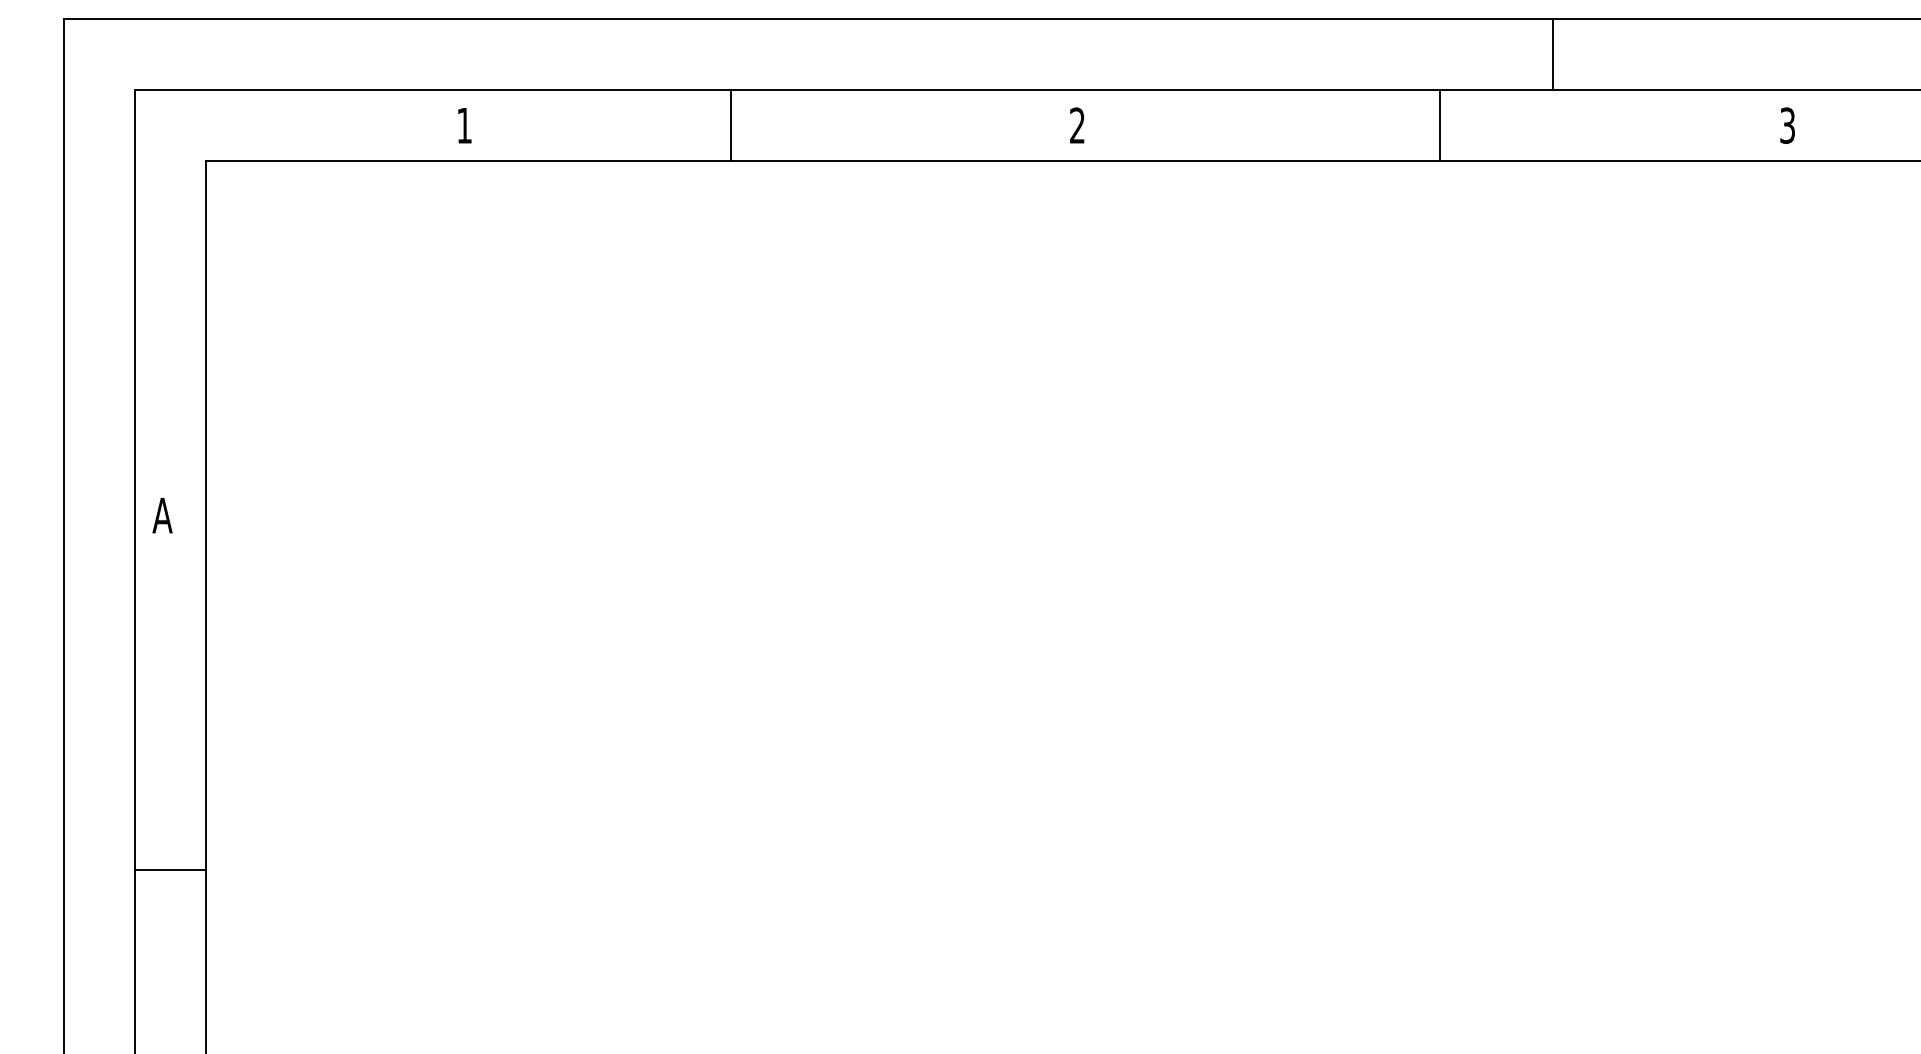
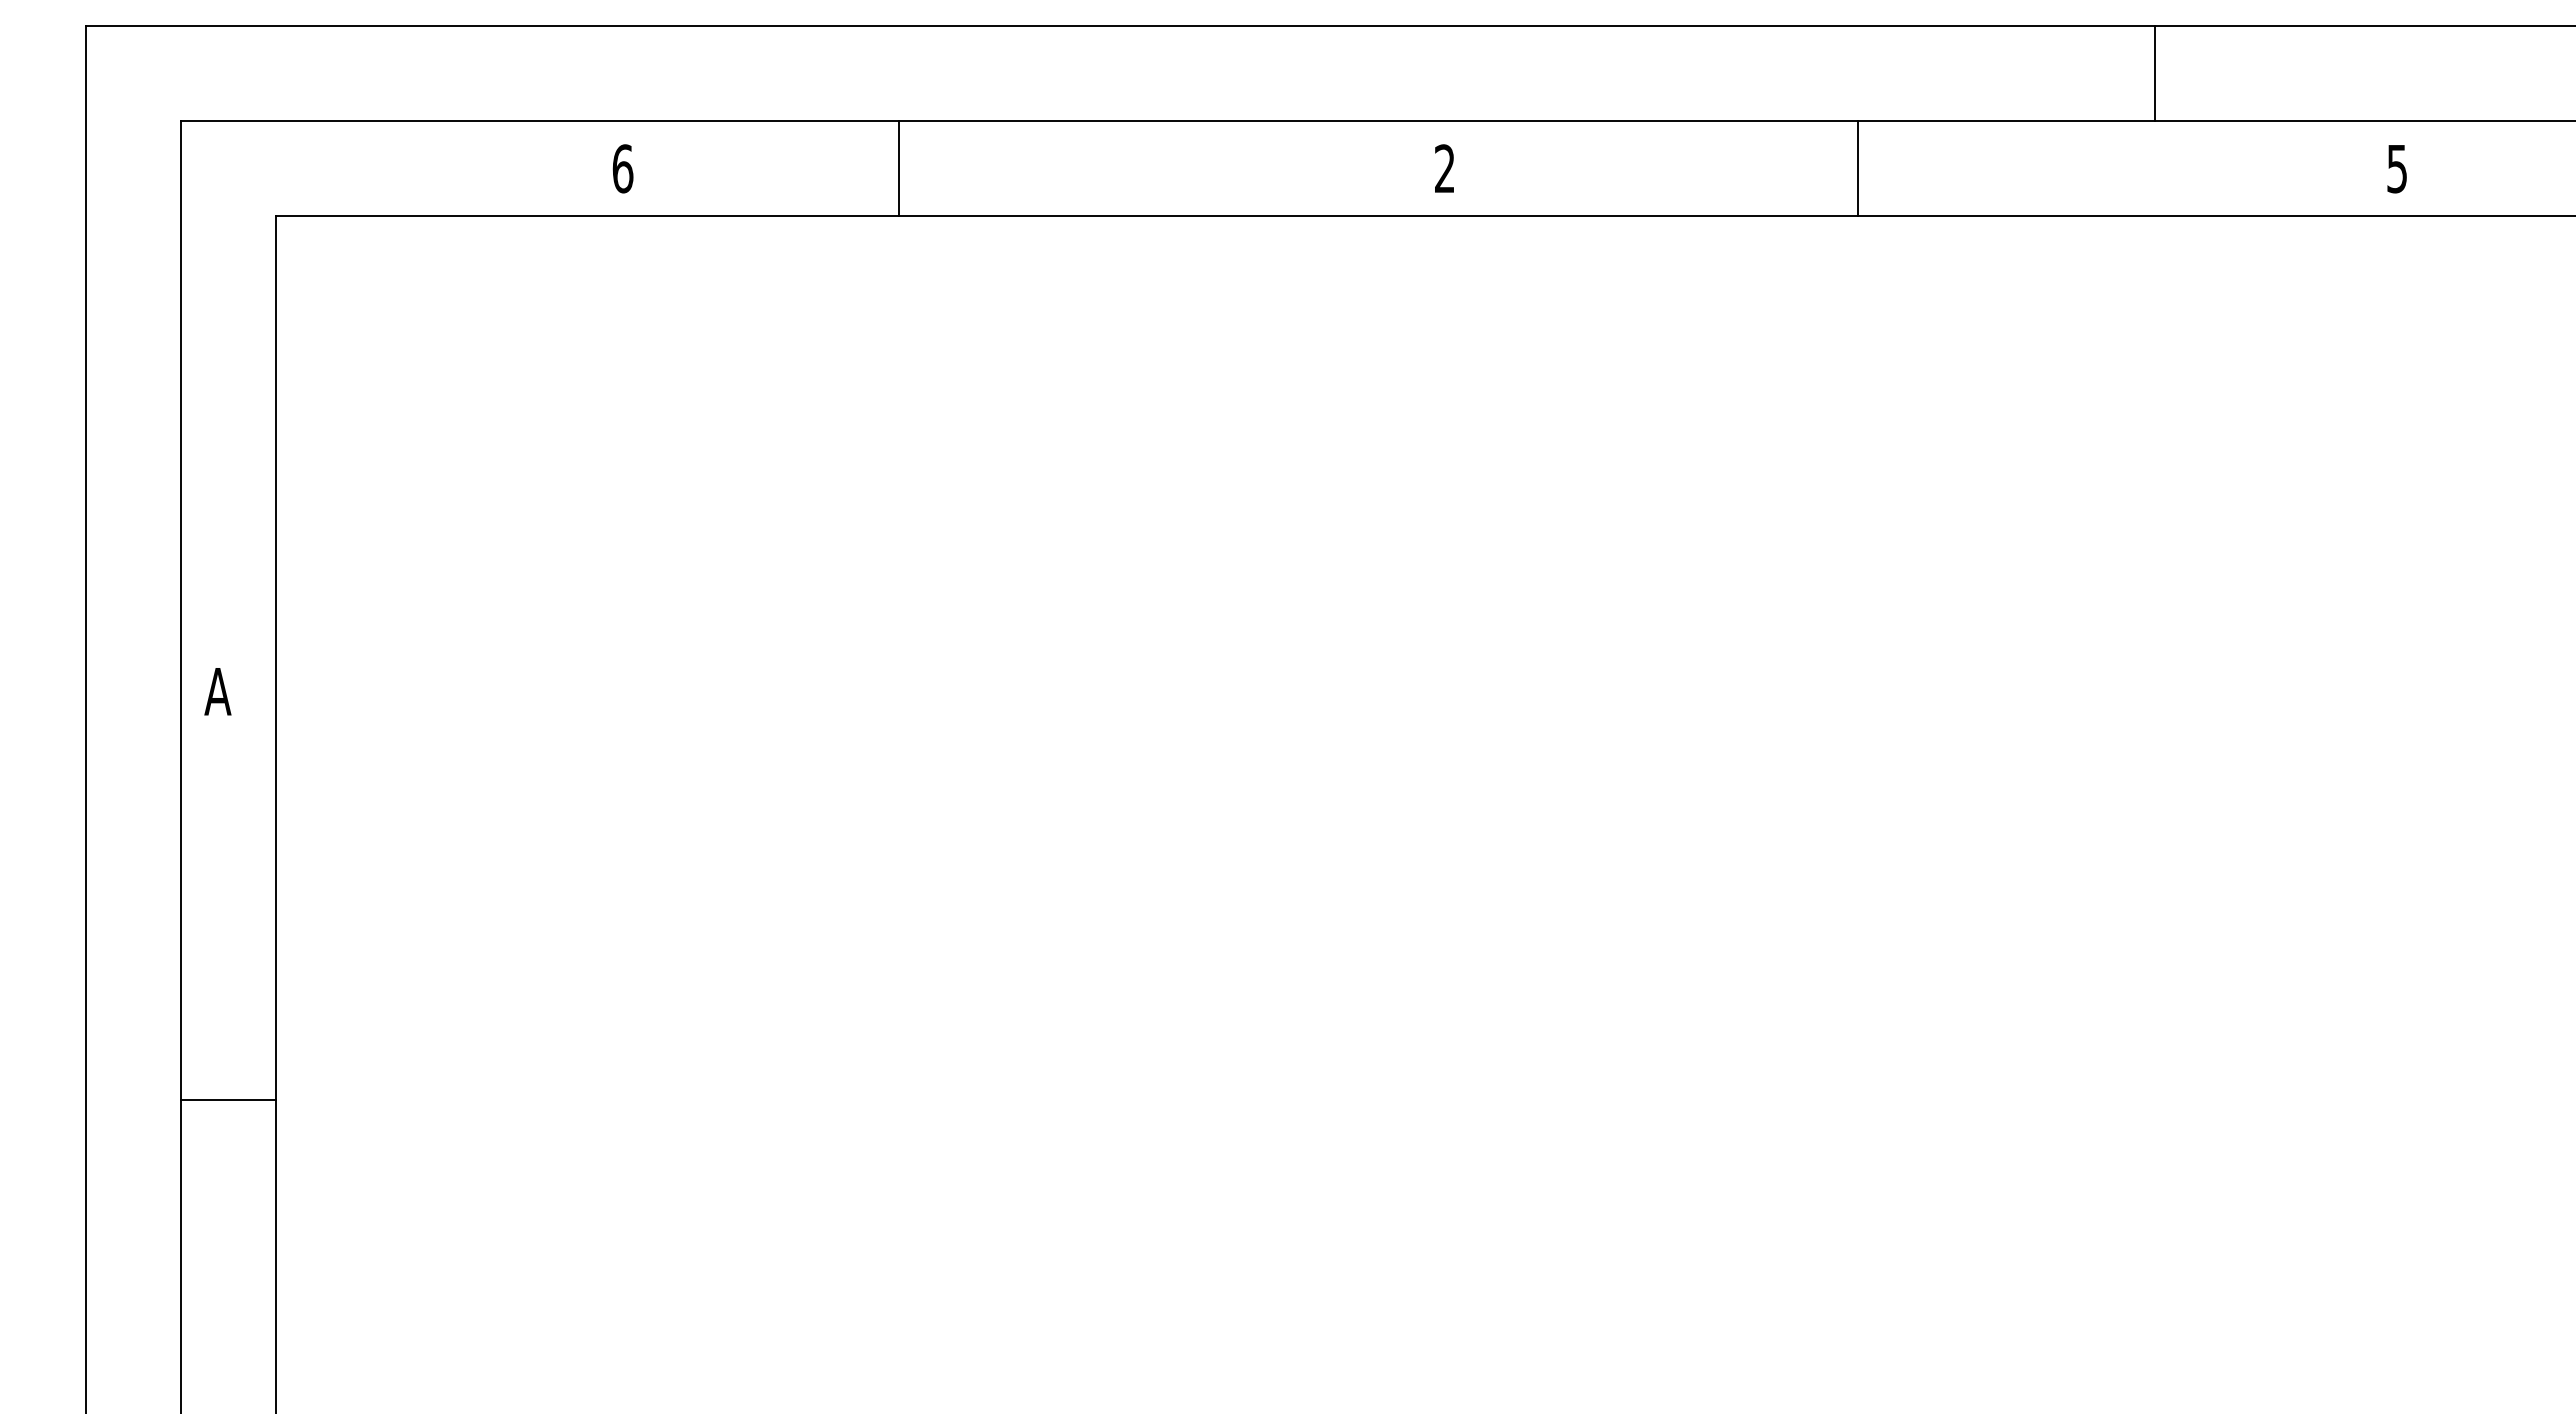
line: (1552, 54) -> (2154, 73), moved
text: (464, 125) -> (622, 168), 1 -> 6
line: (730, 125) -> (898, 168), moved
line: (1439, 125) -> (1858, 168), moved
text: (1787, 125) -> (2397, 168), 3 -> 5
line: (170, 870) -> (228, 1100), moved

